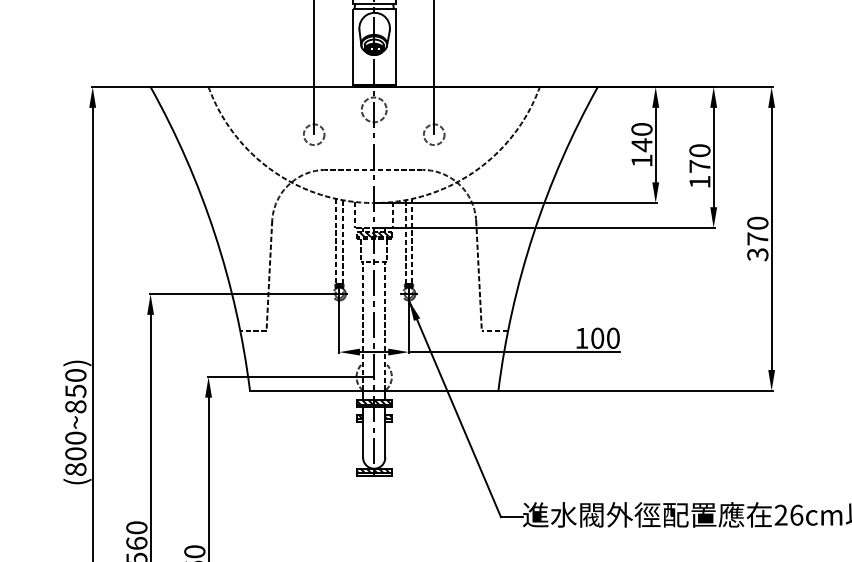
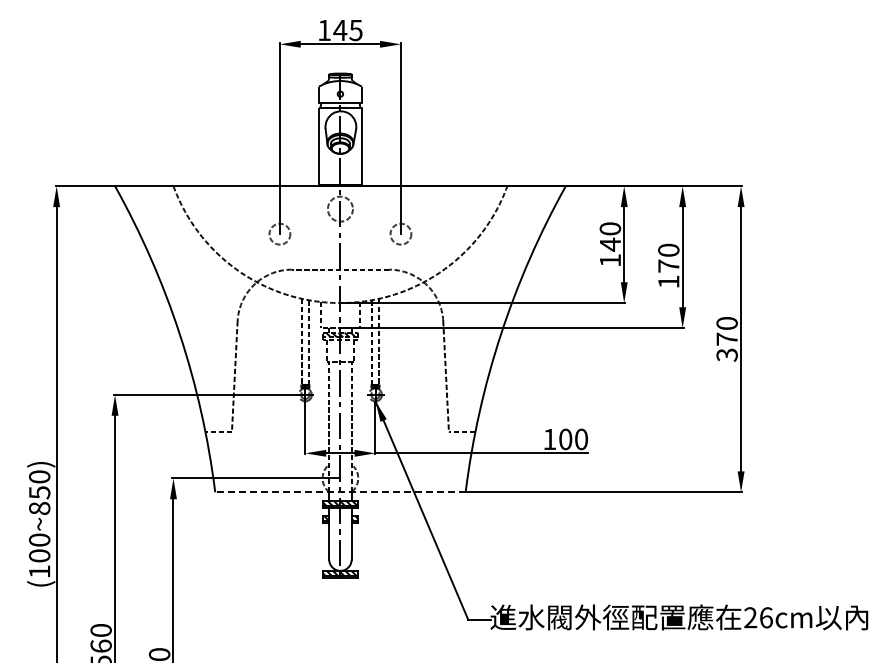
hatch: (374, 49) -> (340, 148), removed
line: (373, 390) -> (339, 492), solid -> dashed
text: (75, 469) -> (39, 571), (800~850) -> (100~850)

